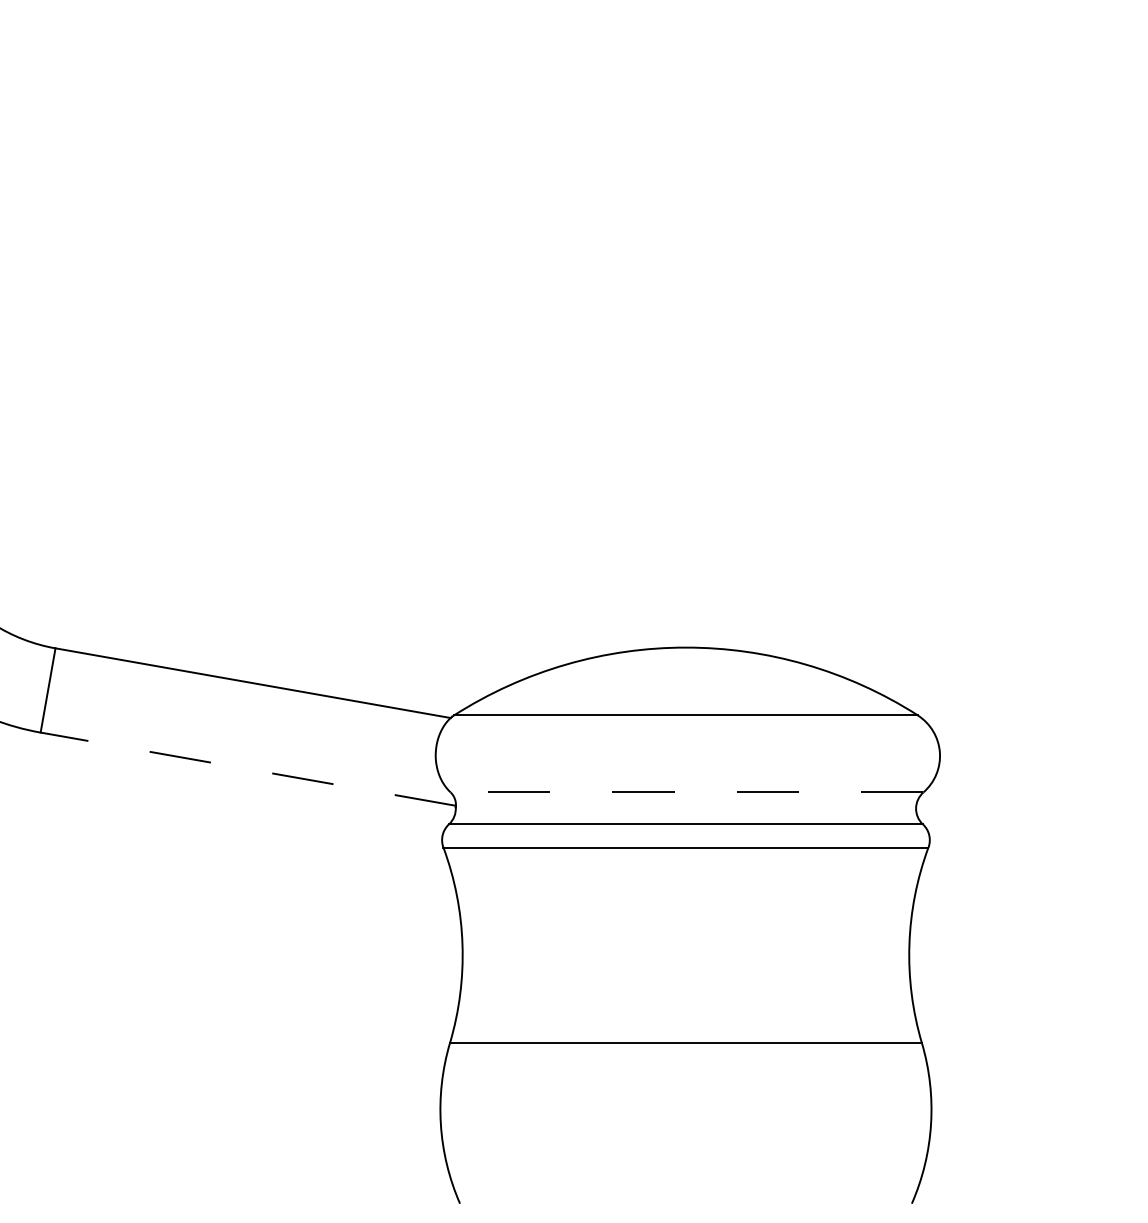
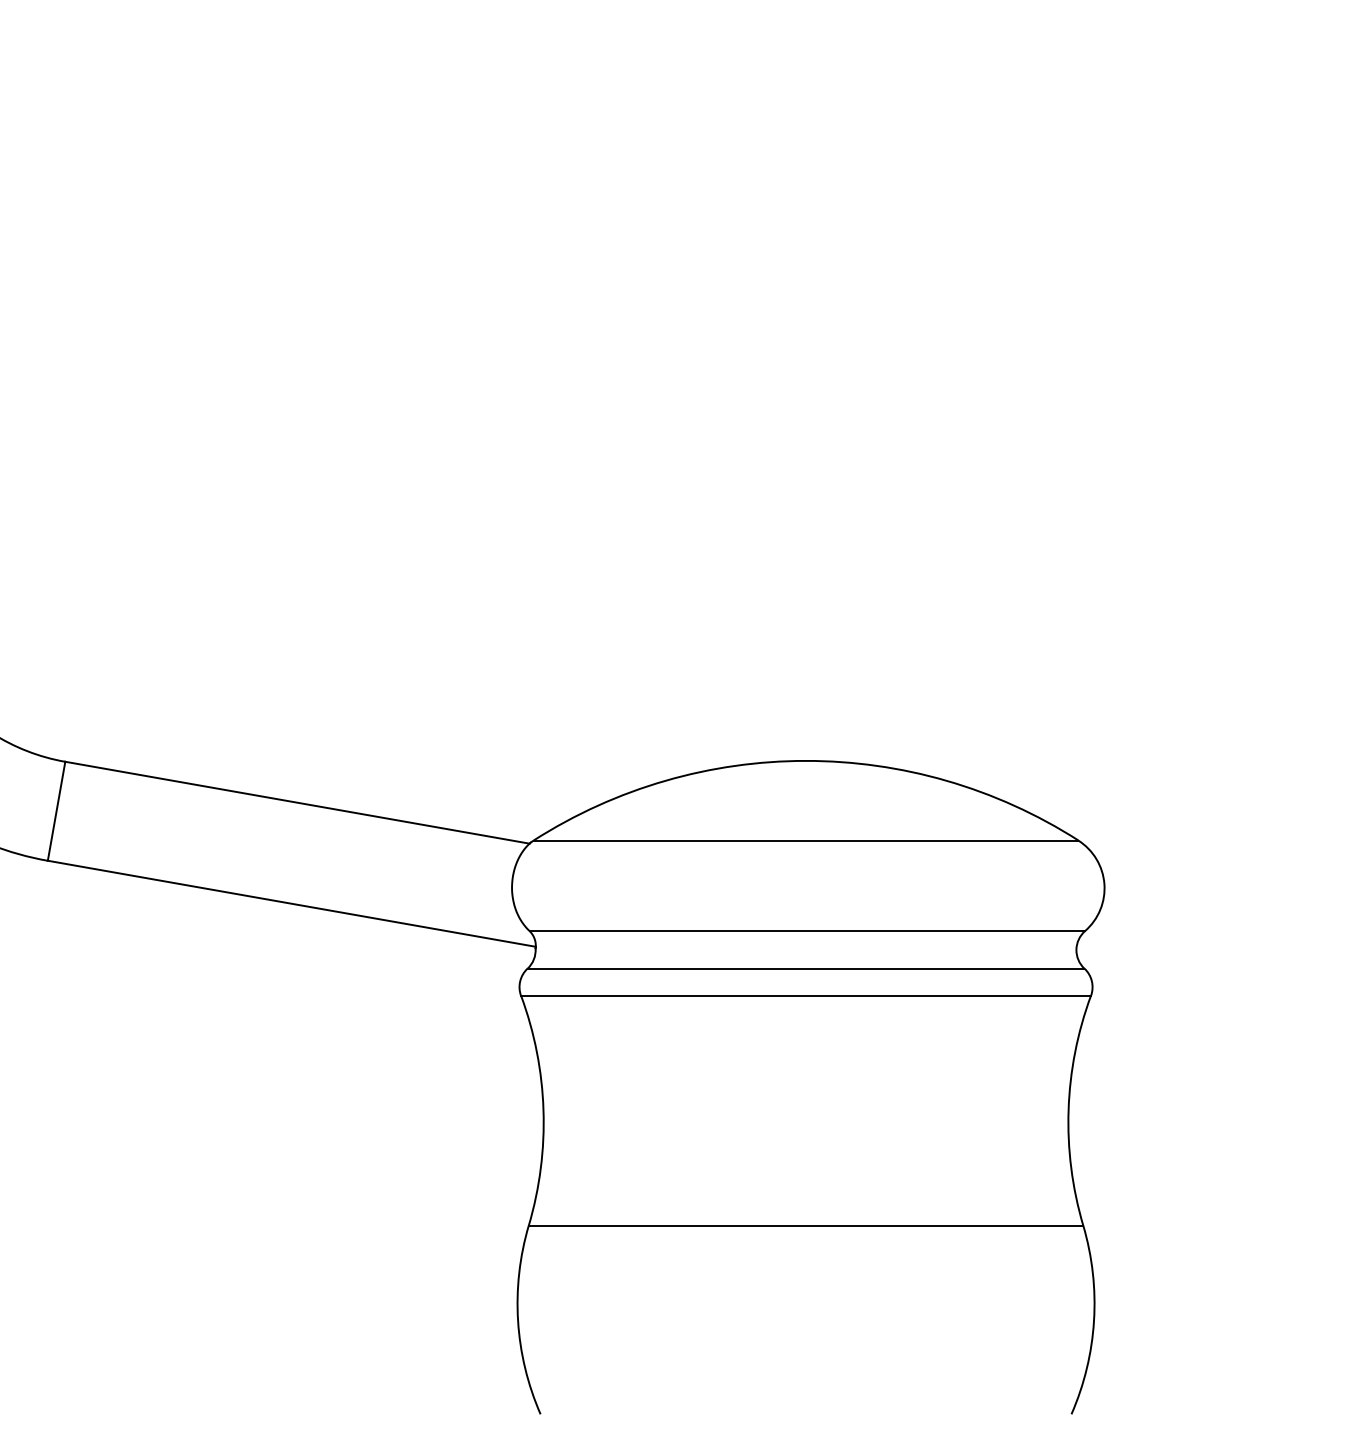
line: (248, 768) -> (291, 903), dashed -> solid
line: (687, 792) -> (807, 931), dashed -> solid

